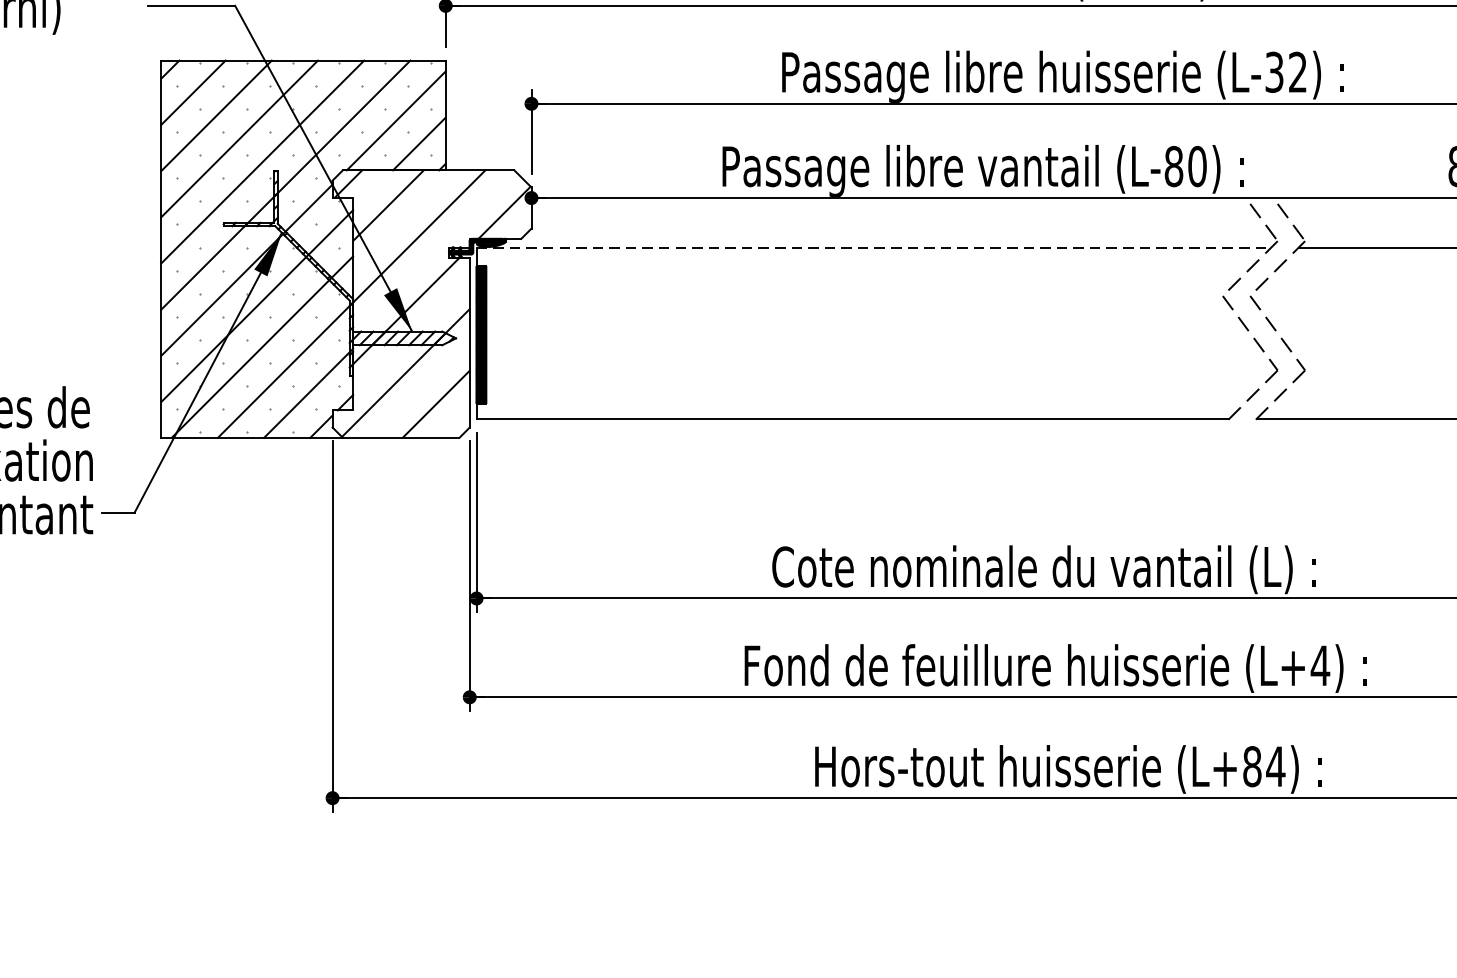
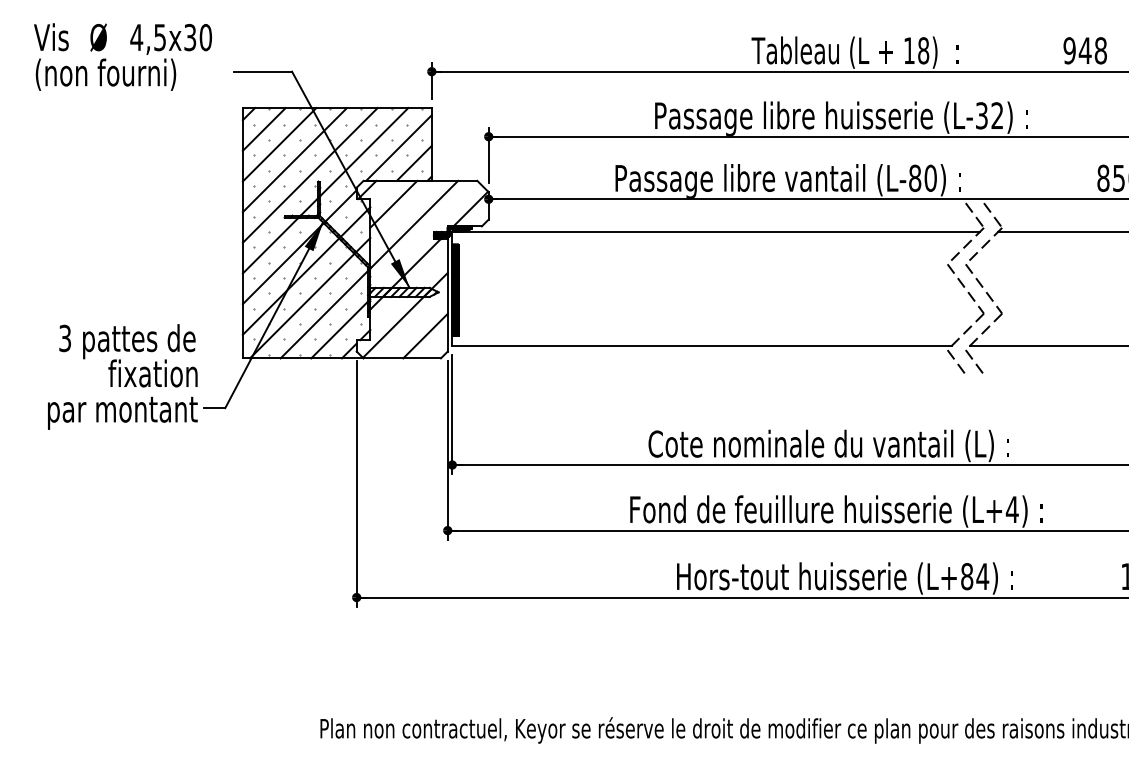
line: (874, 248) -> (716, 232), dashed -> solid
line: (1236, 444) -> (956, 362), added
line: (1263, 444) -> (974, 362), added

